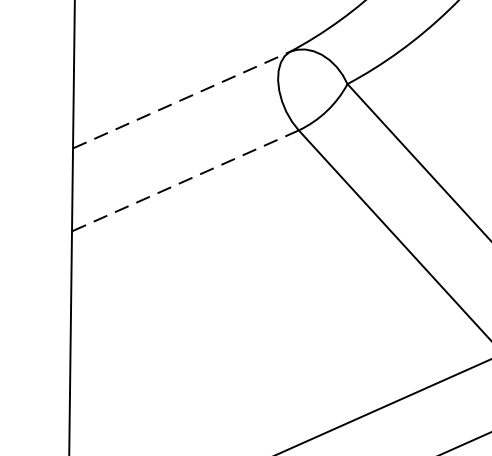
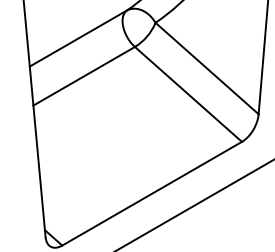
line: (181, 100) -> (78, 38), dashed -> solid
line: (186, 181) -> (84, 76), dashed -> solid

